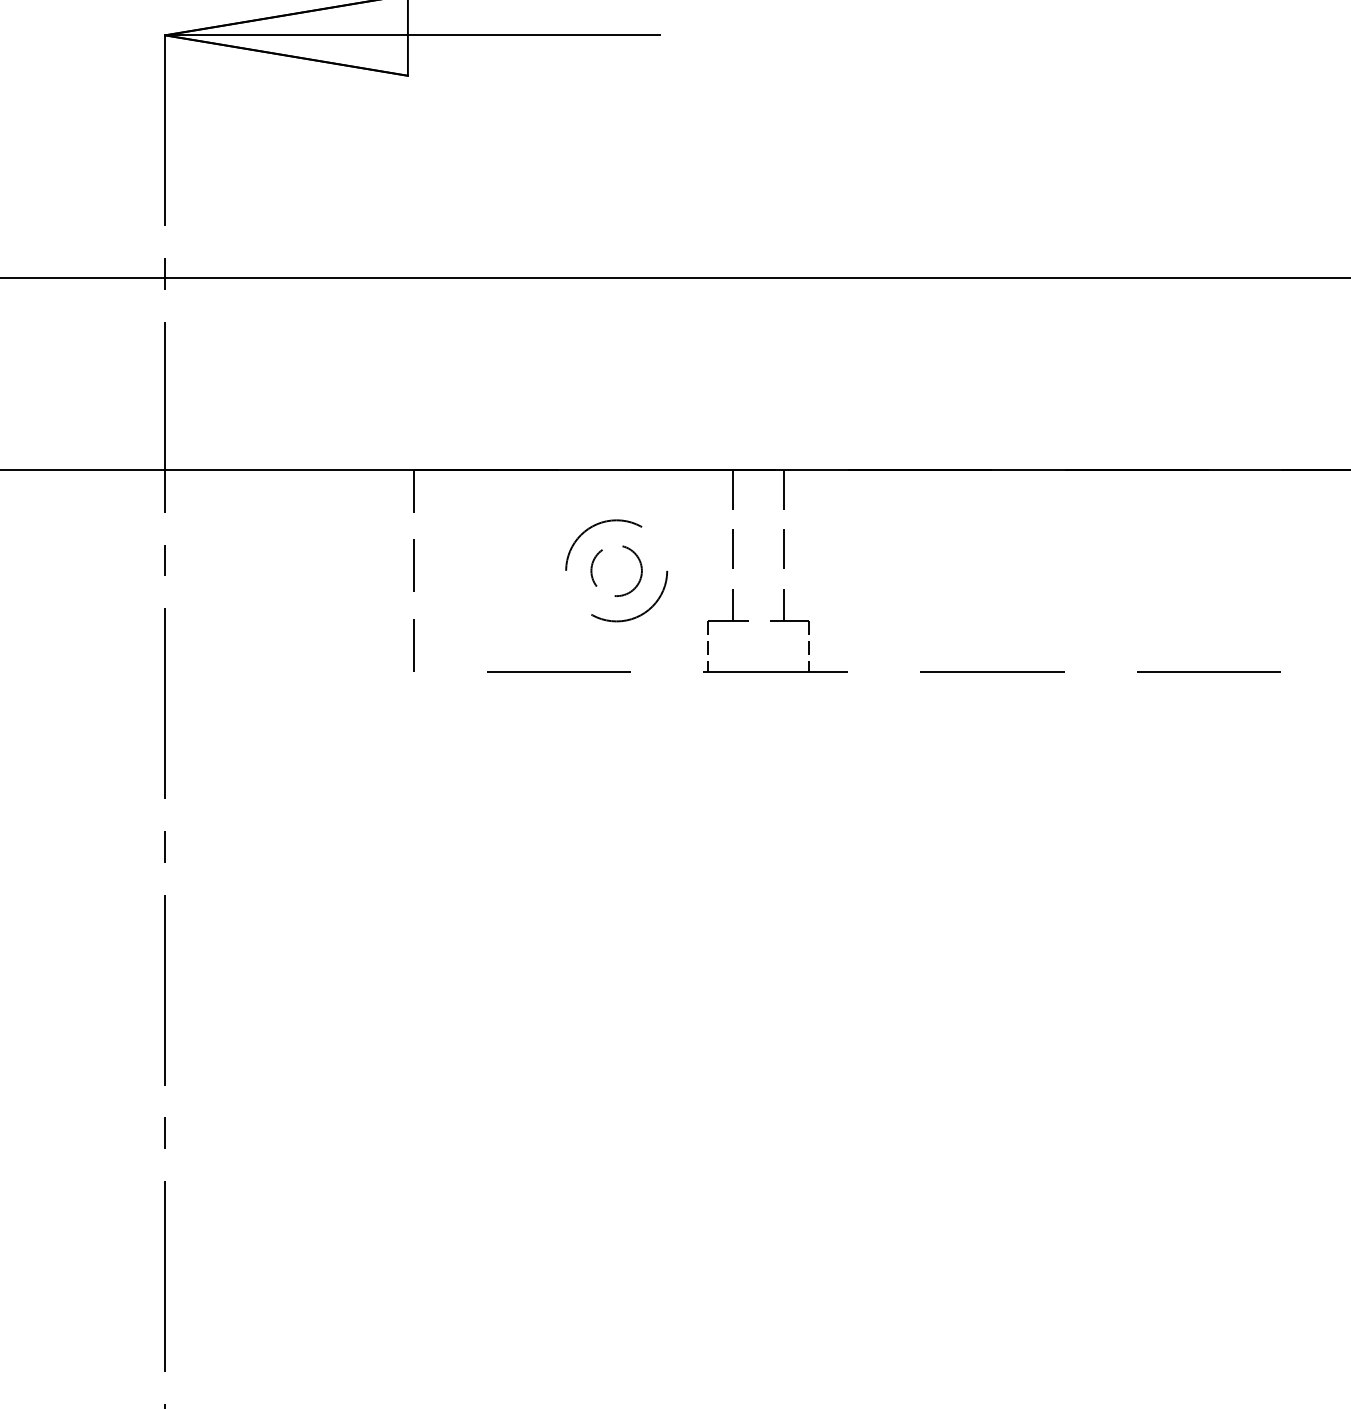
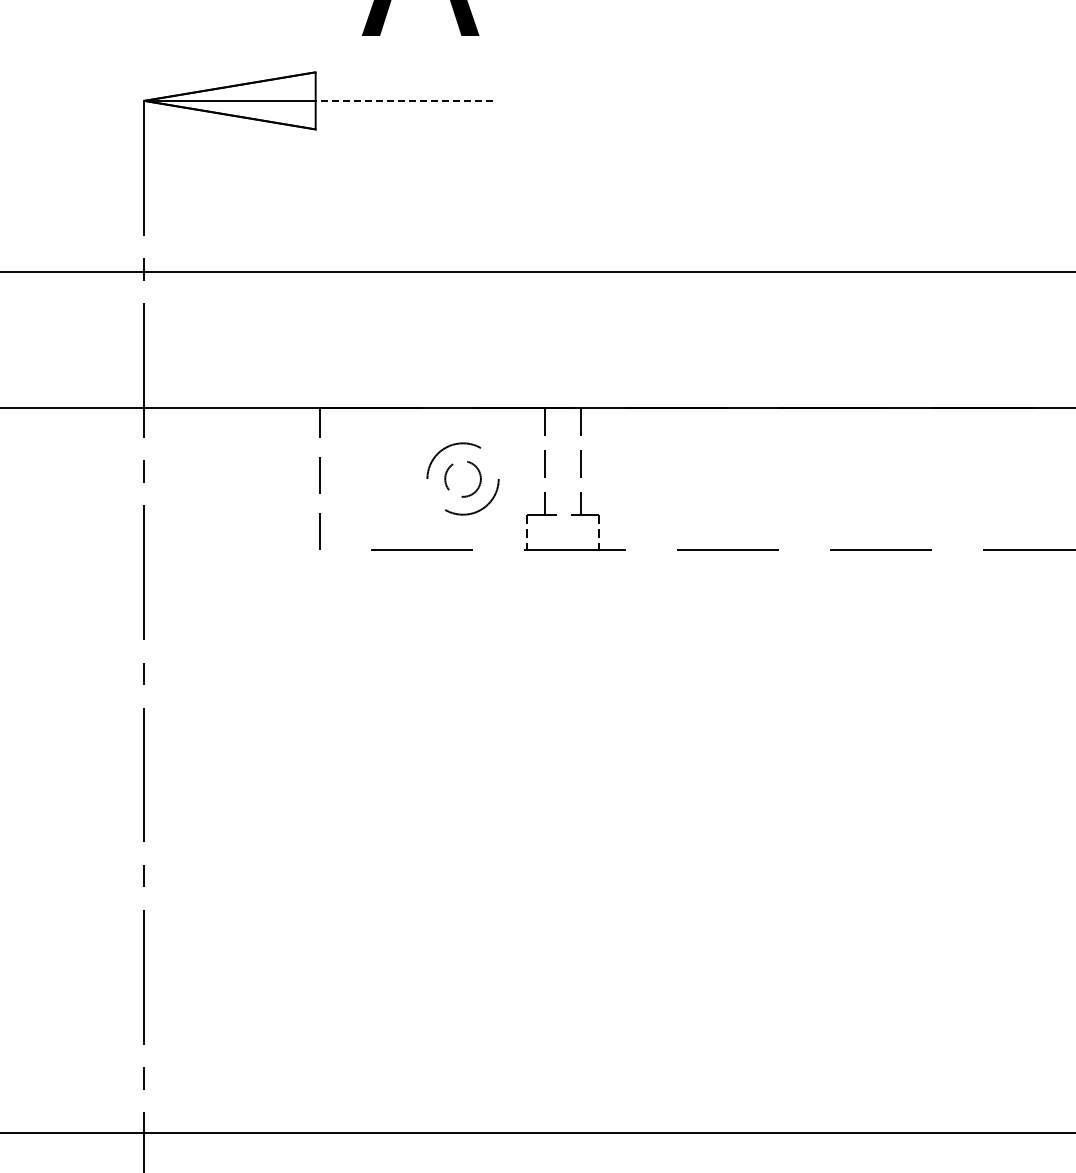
line: (533, 34) -> (404, 100), solid -> dashed

